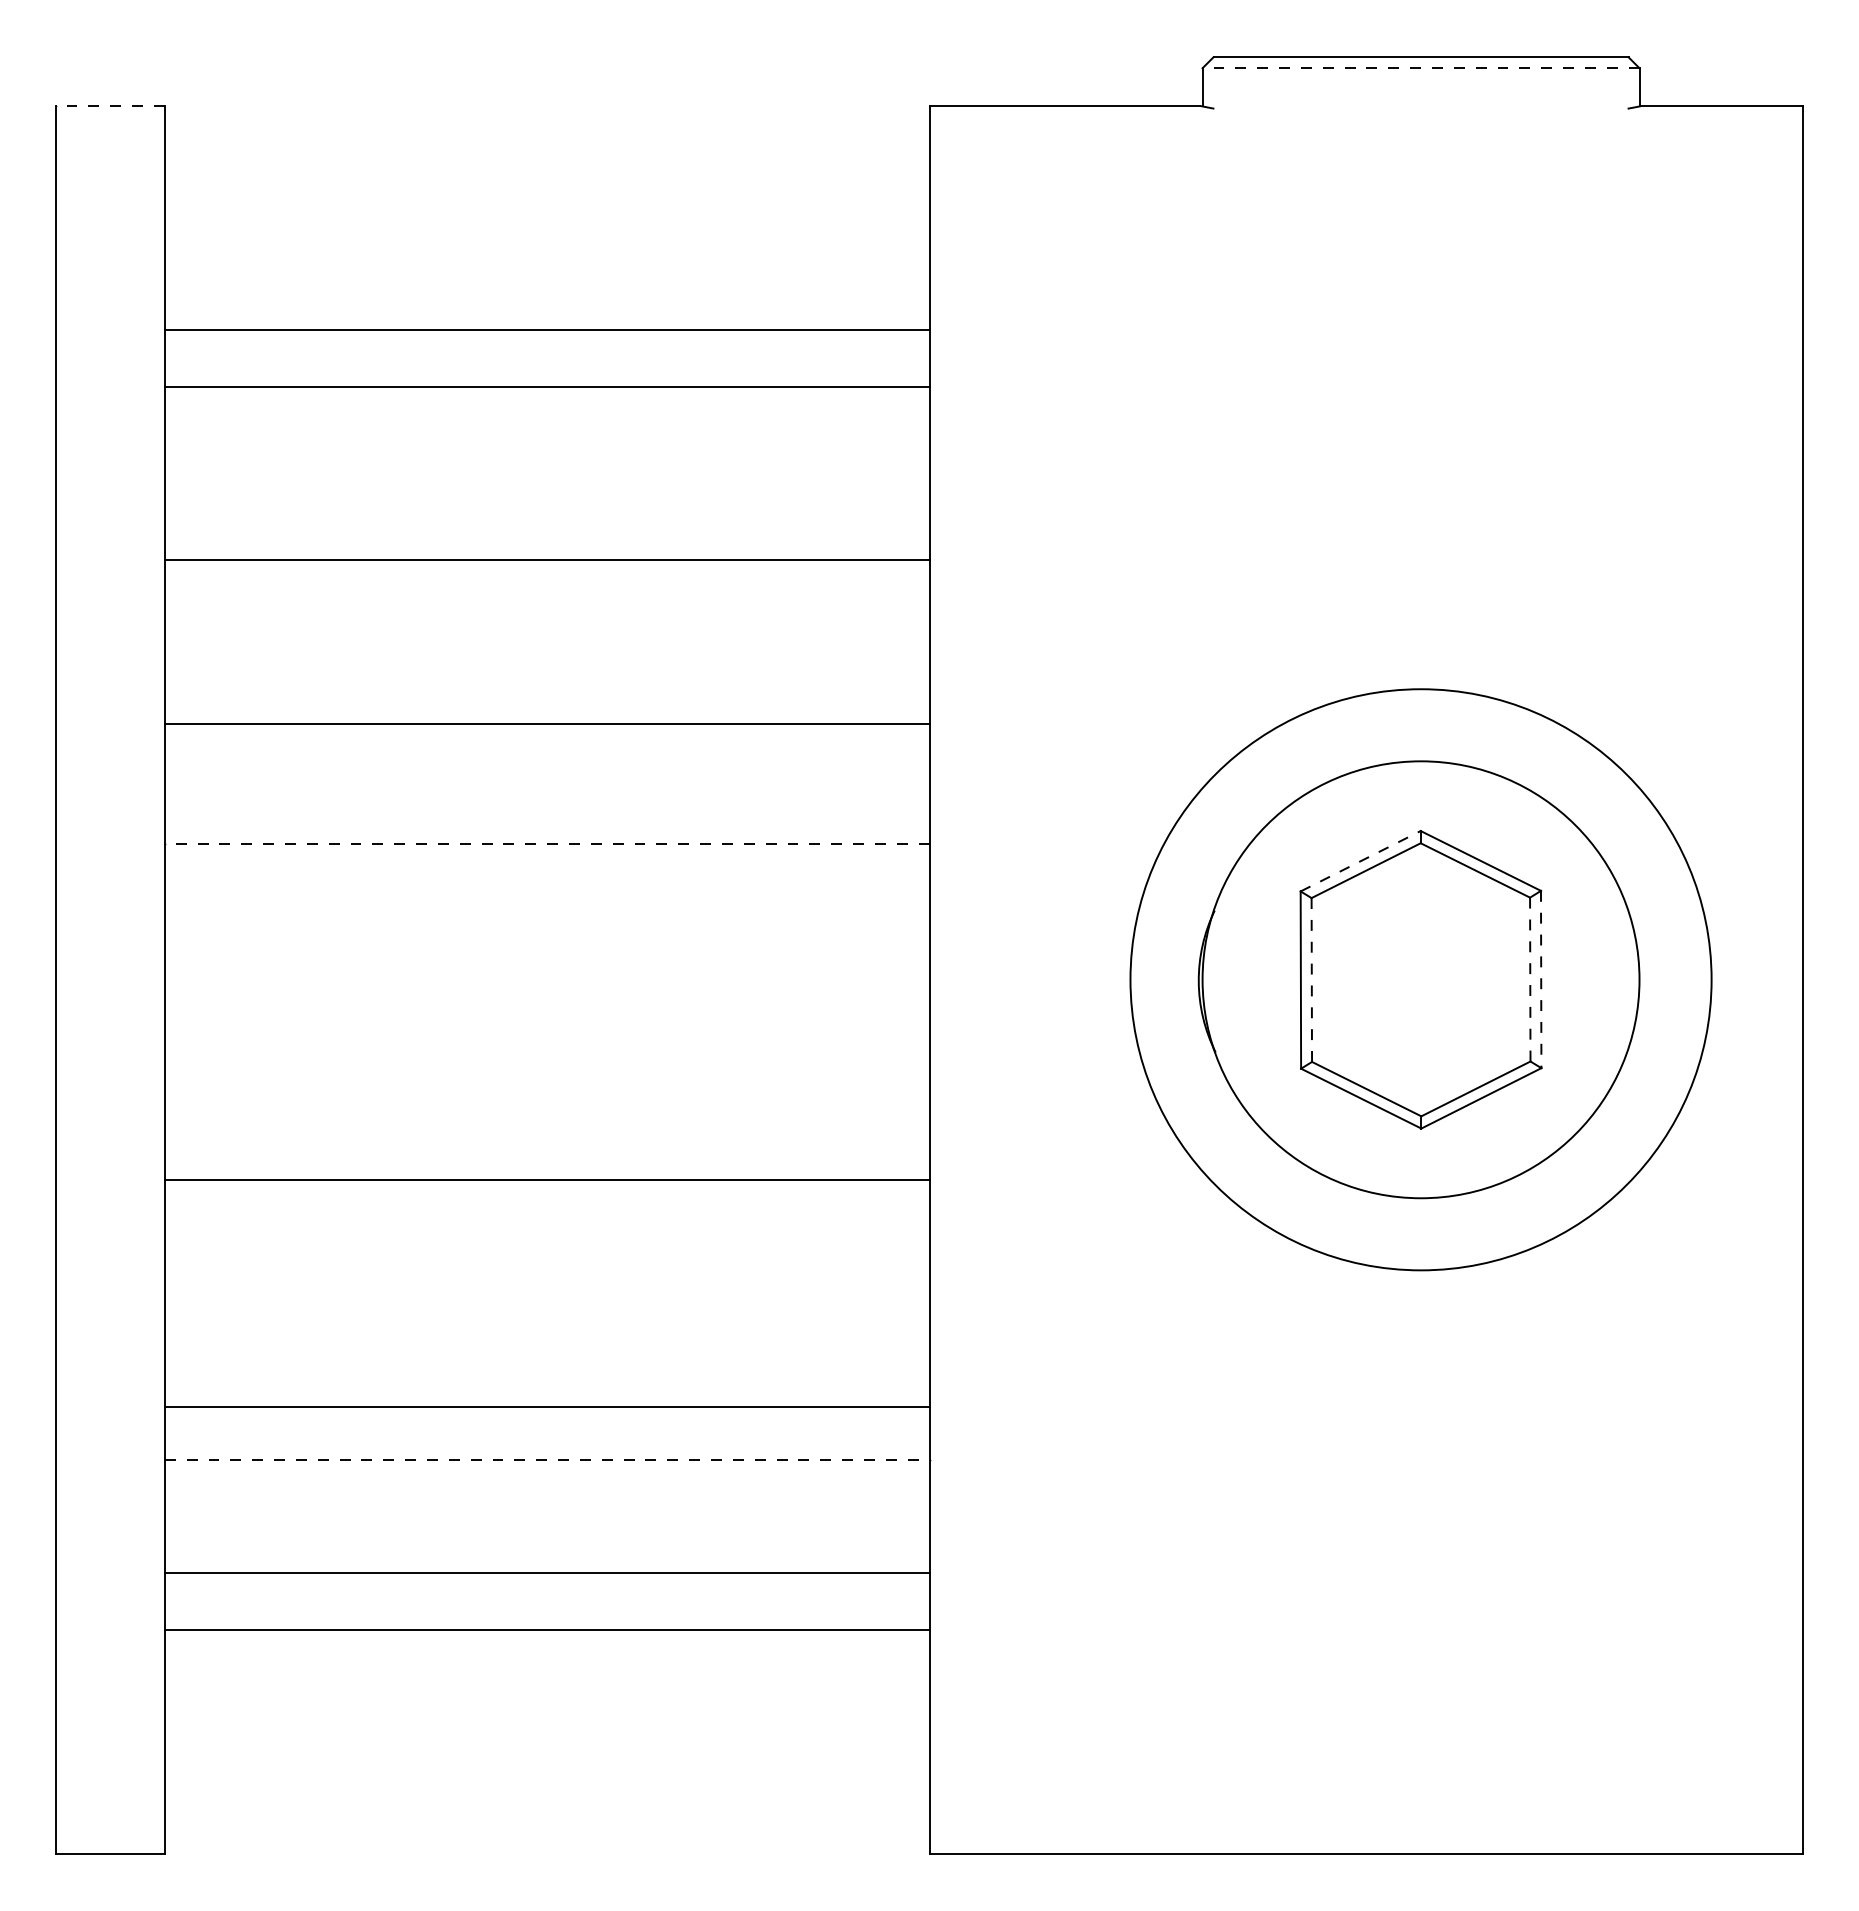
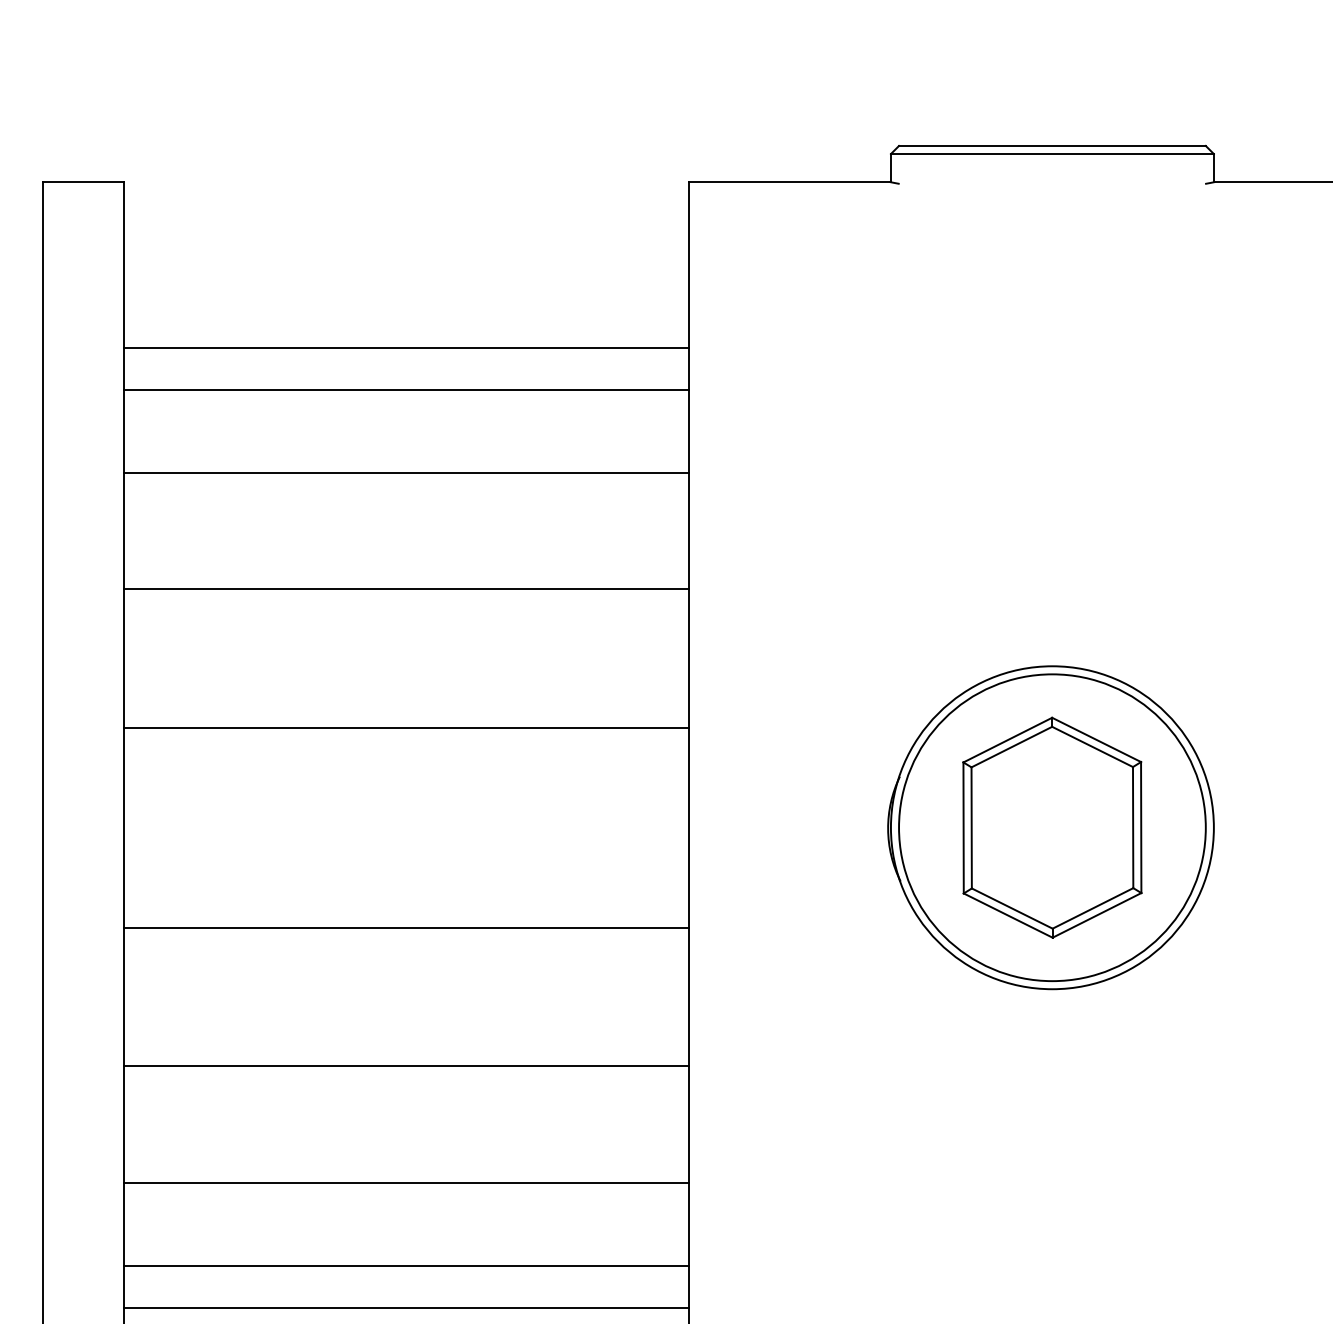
line: (1420, 68) -> (1052, 154), dashed -> solid
line: (110, 105) -> (83, 181), dashed -> solid
line: (546, 559) -> (406, 472), moved
line: (546, 724) -> (406, 589), moved
line: (546, 844) -> (406, 727), dashed -> solid
line: (1361, 861) -> (1008, 740), dashed -> solid
circle: (1420, 979) -> (1052, 827), size x0.71
line: (1530, 979) -> (1133, 827), dashed -> solid
line: (1541, 979) -> (1141, 827), dashed -> solid
line: (1311, 980) -> (971, 828), dashed -> solid
line: (546, 1180) -> (406, 928), moved
line: (546, 1407) -> (406, 1066), moved
line: (547, 1459) -> (406, 1182), dashed -> solid

